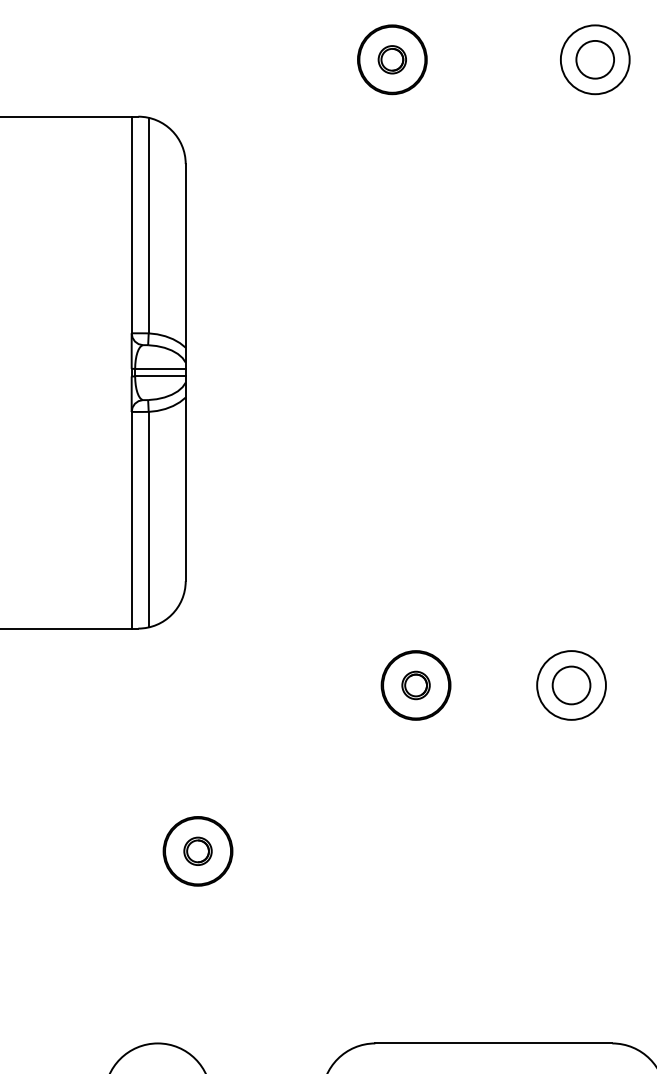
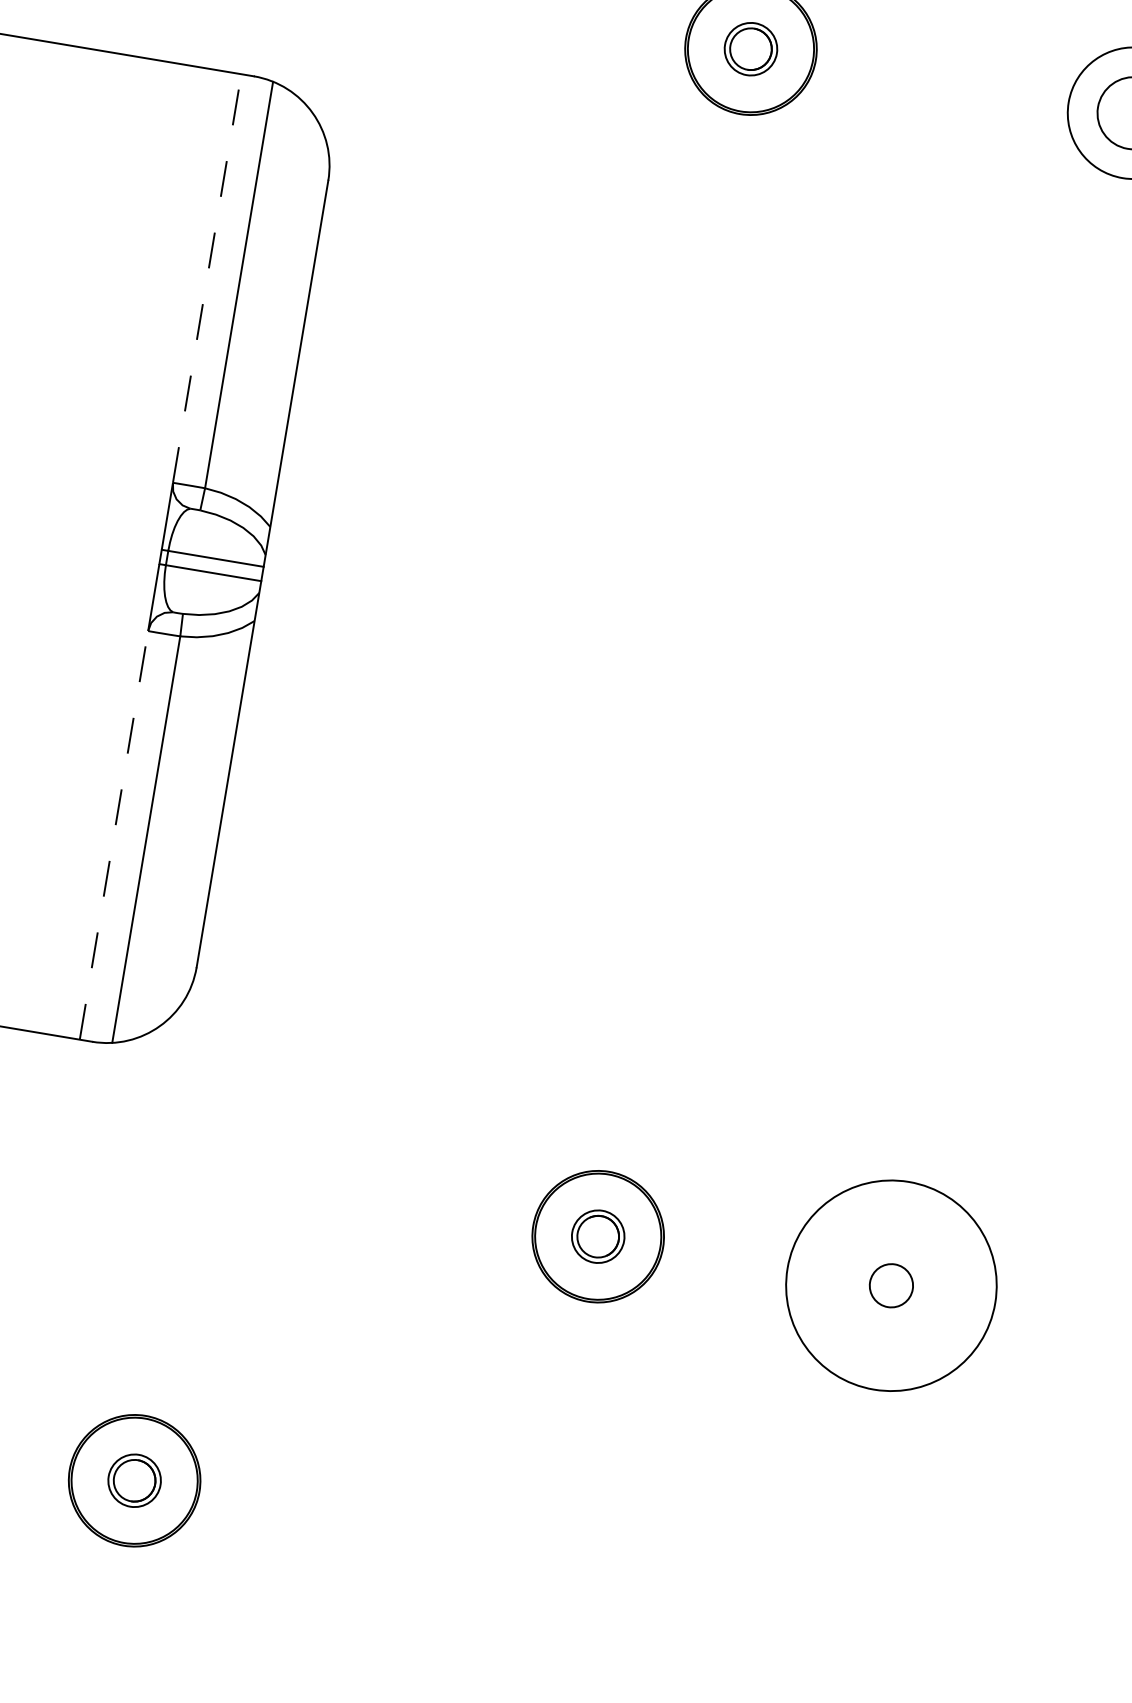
line: (131, 224) -> (206, 277), solid -> dashed
line: (131, 519) -> (113, 833), solid -> dashed
circle: (571, 685) -> (891, 1285), size x0.6
circle: (571, 685) -> (891, 1285), size x1.6

